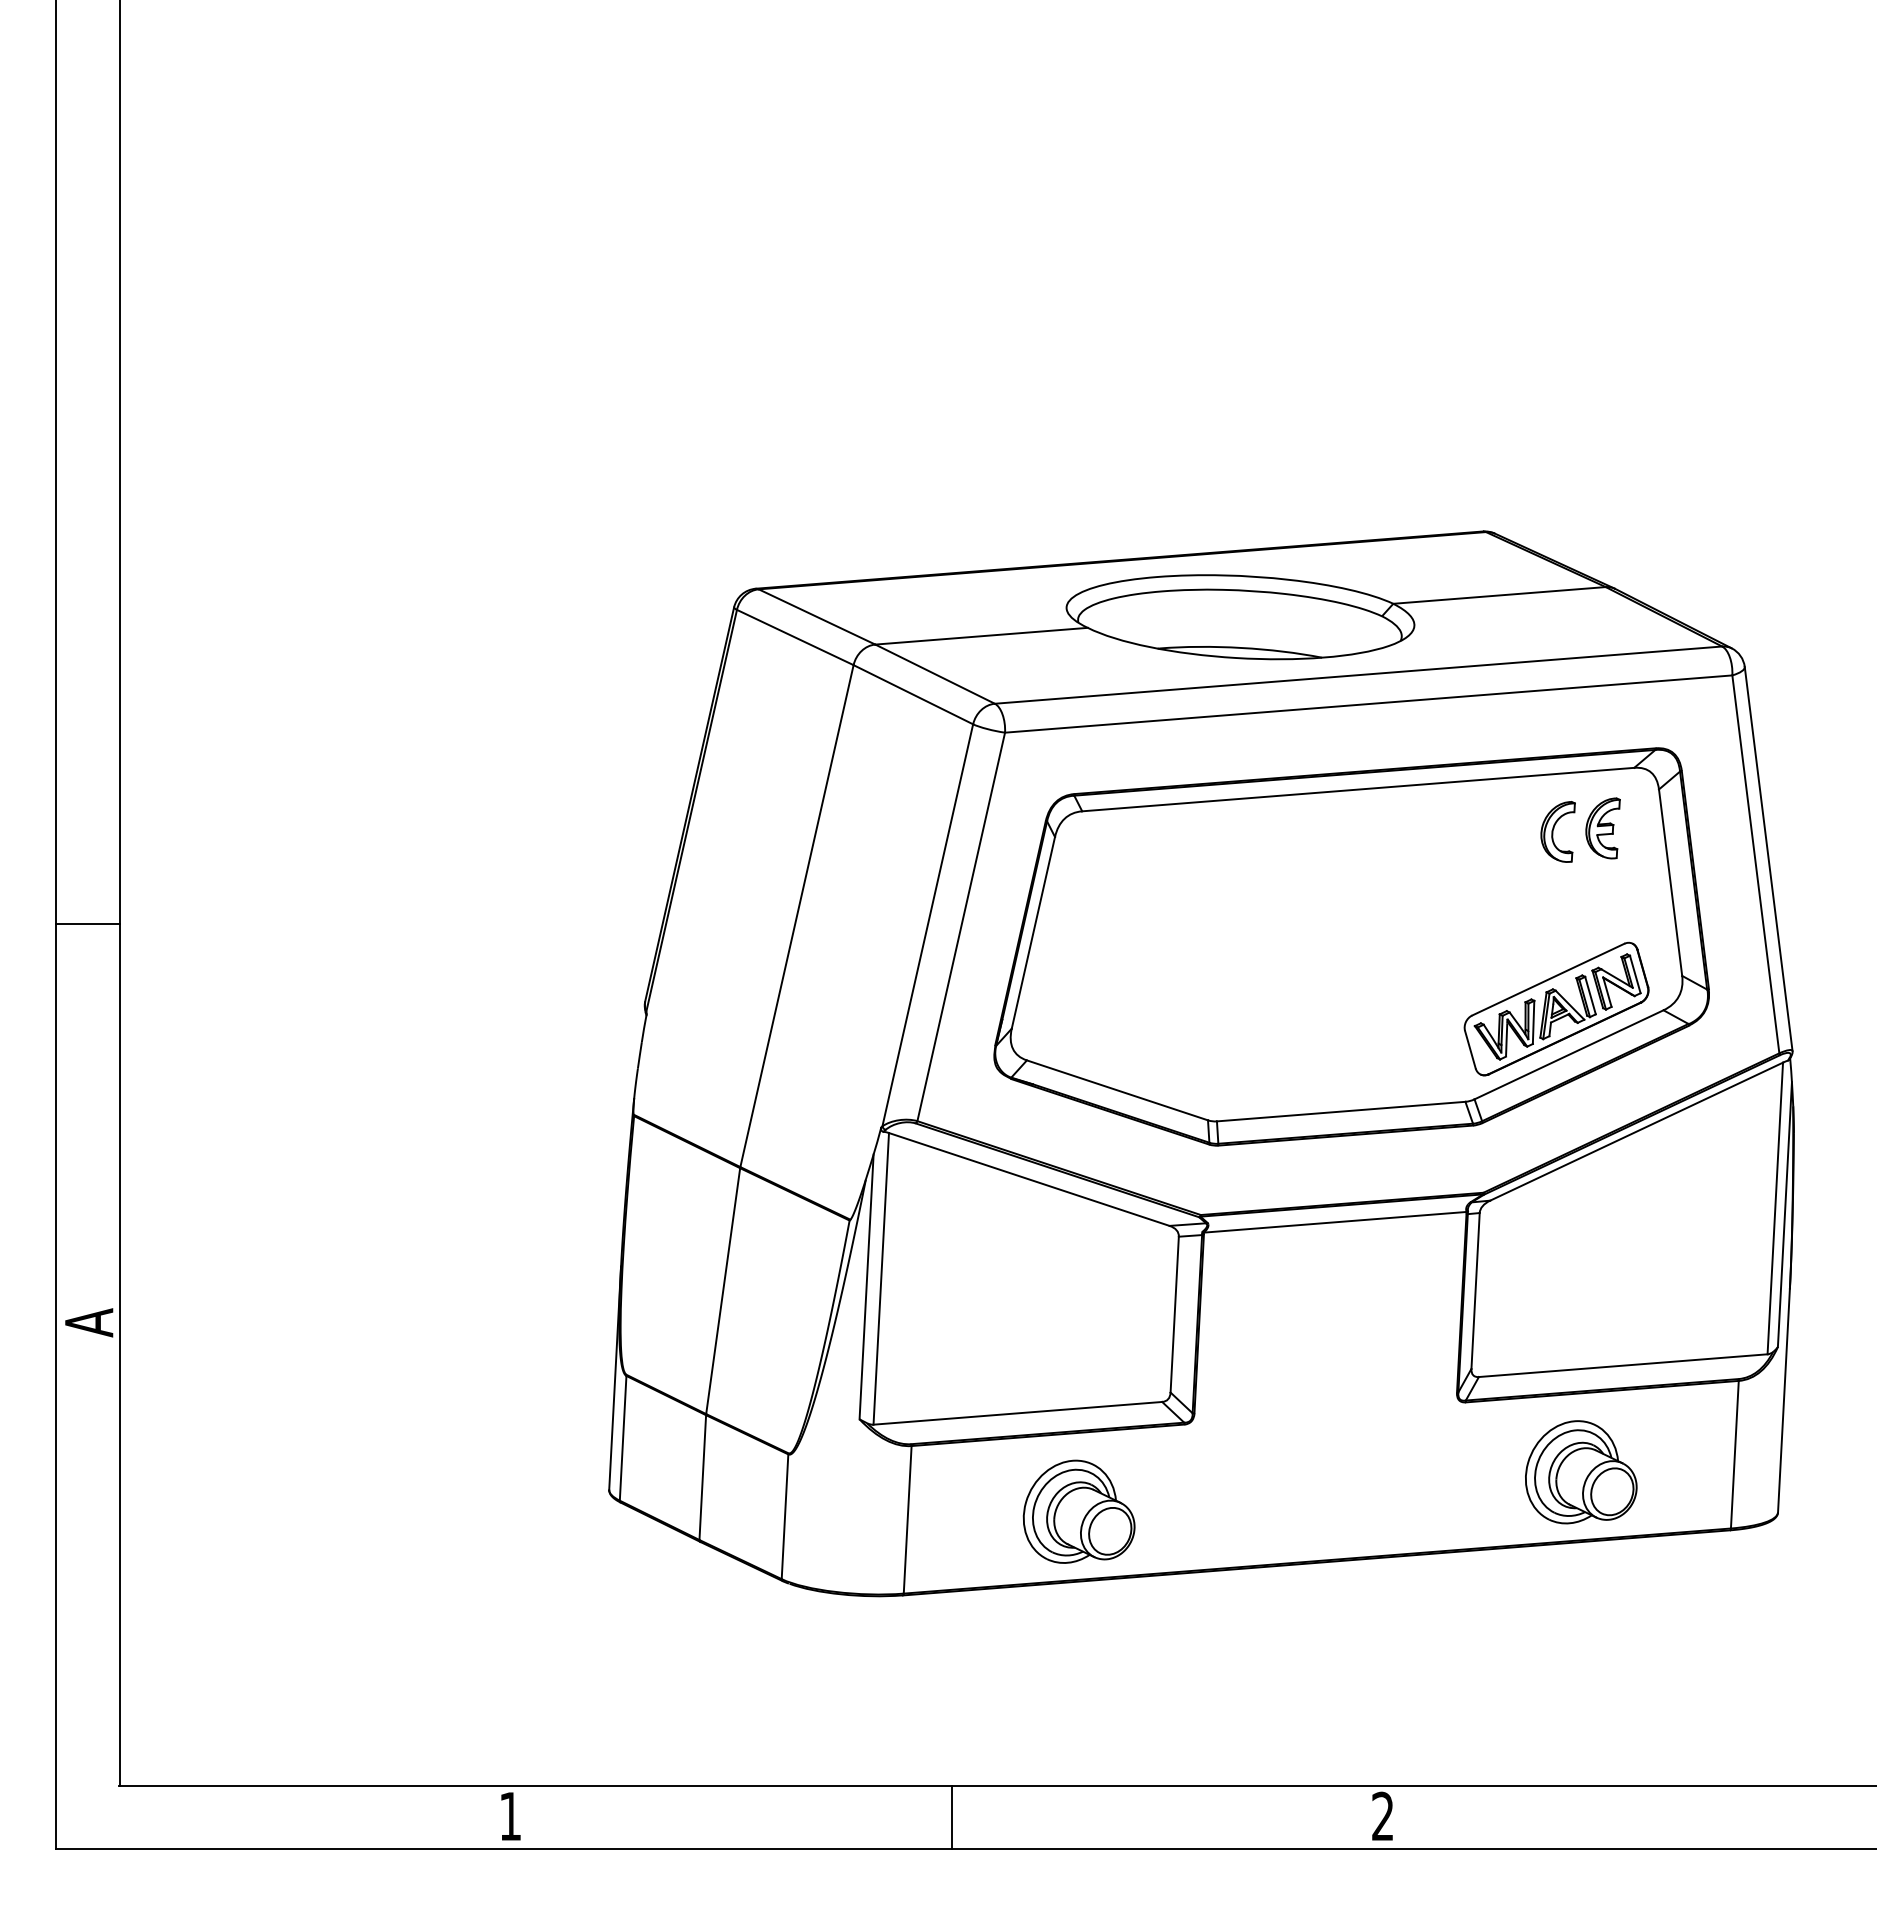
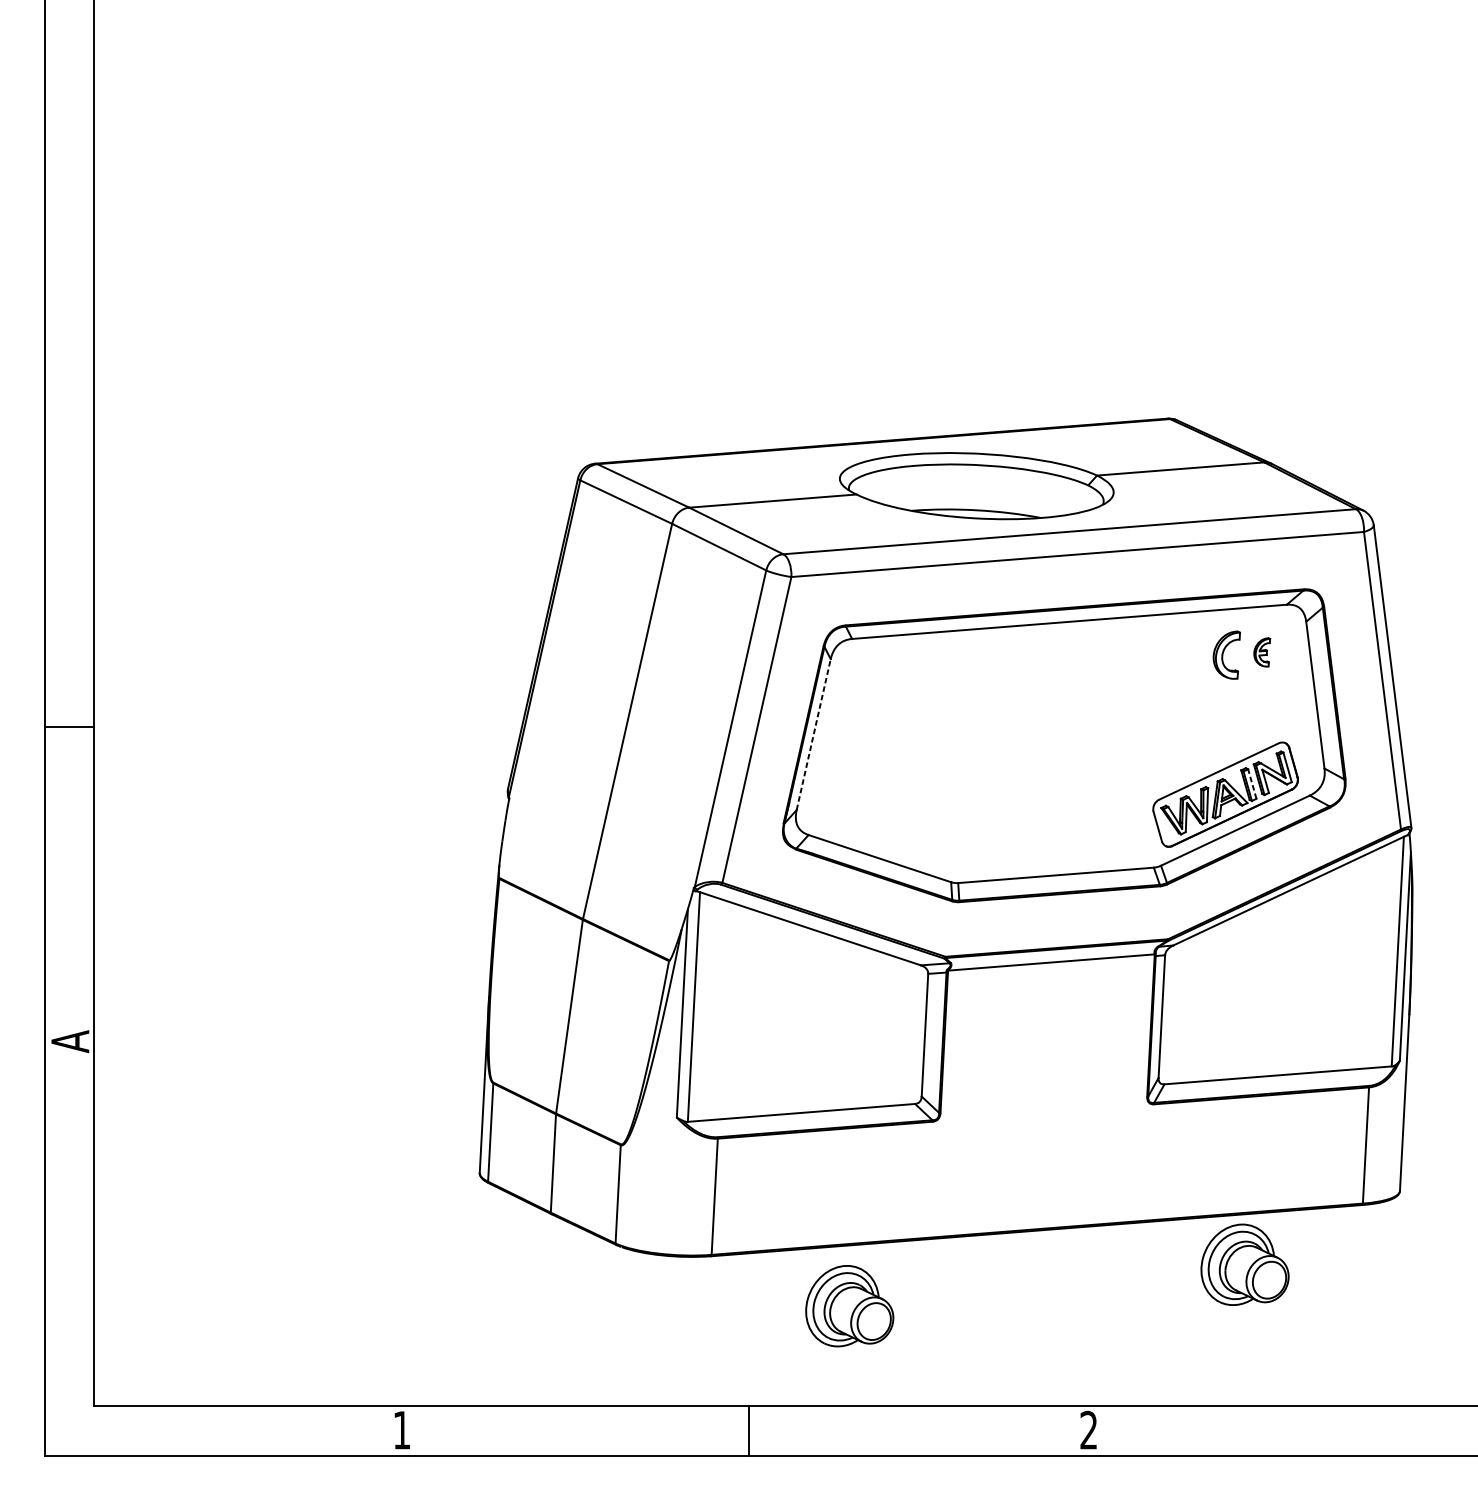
part: (1602, 828) -> (1261, 652), size x0.6
line: (1033, 932) -> (813, 734), solid -> dashed
line: (1590, 995) -> (1252, 783), solid -> dashed
part: (1581, 1472) -> (1245, 1265), moved
part: (1078, 1511) -> (849, 1305), moved

